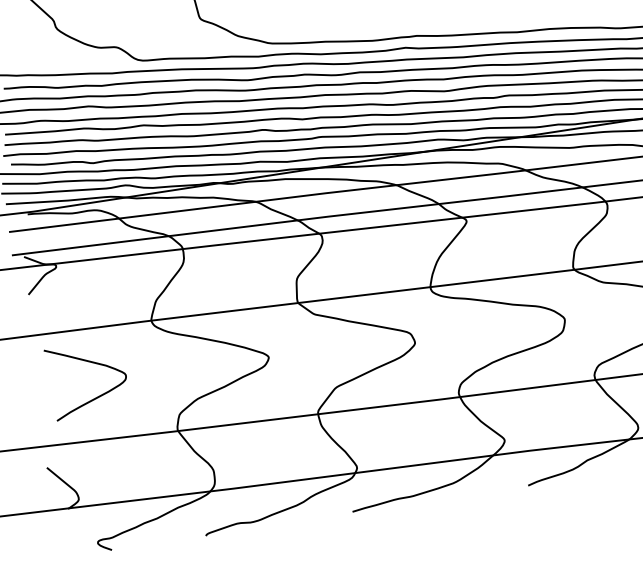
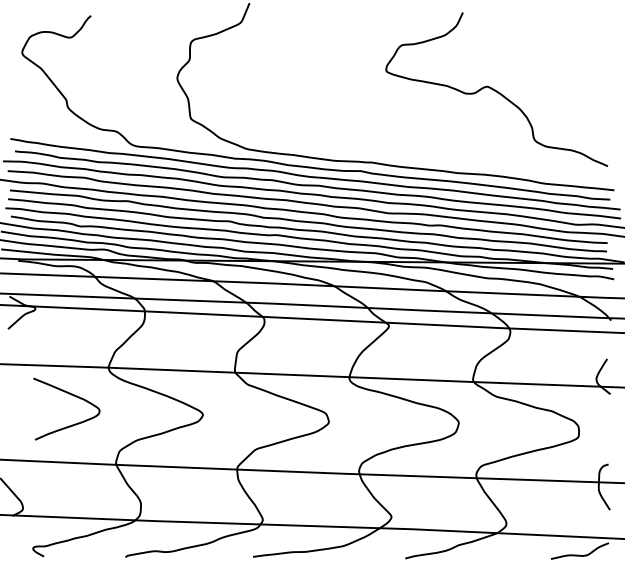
curve: (93, 363) -> (73, 396), moved

